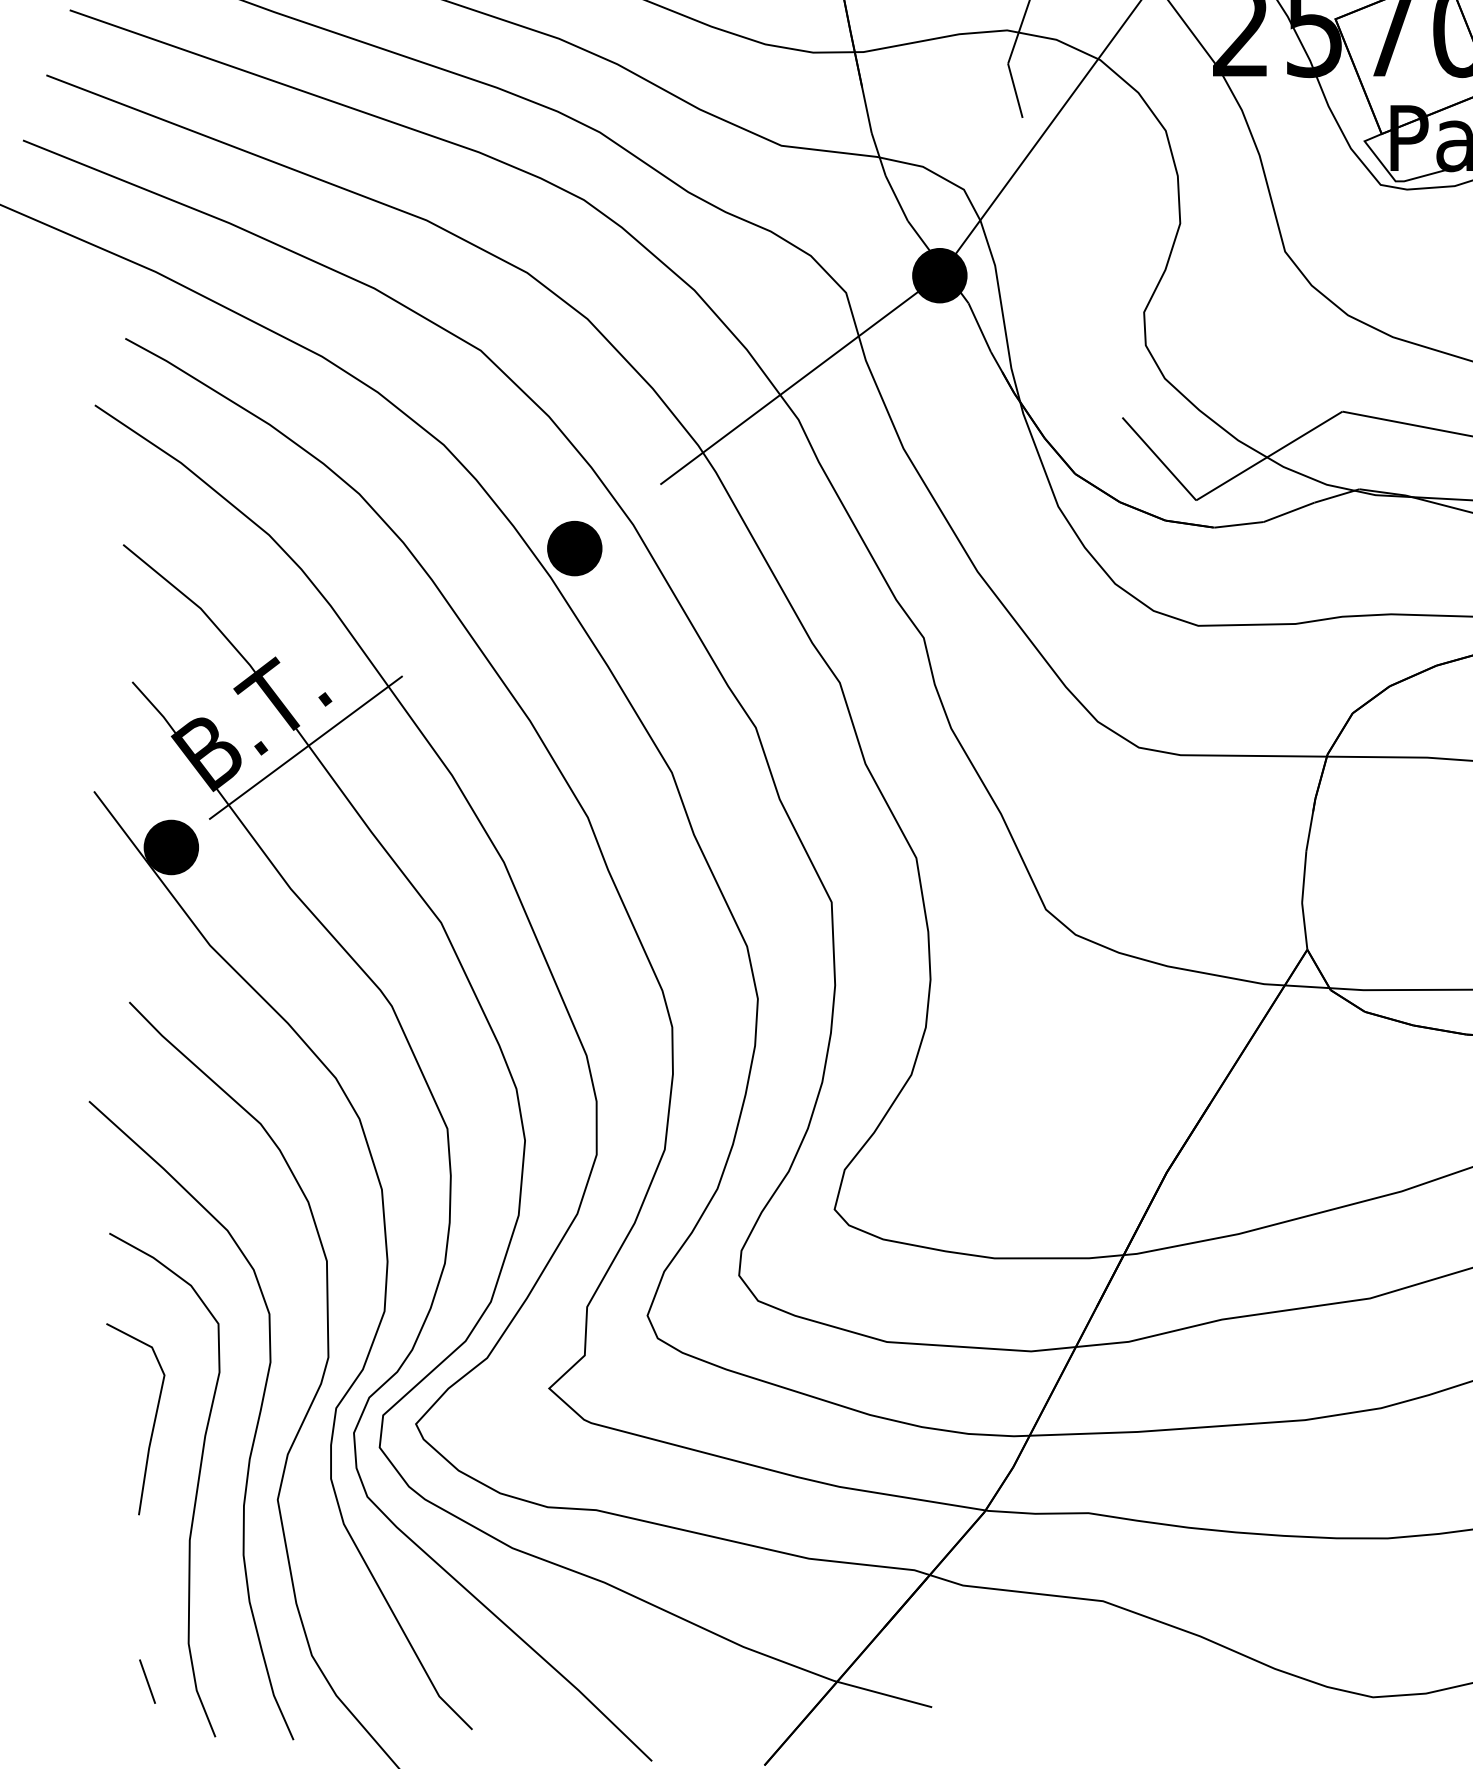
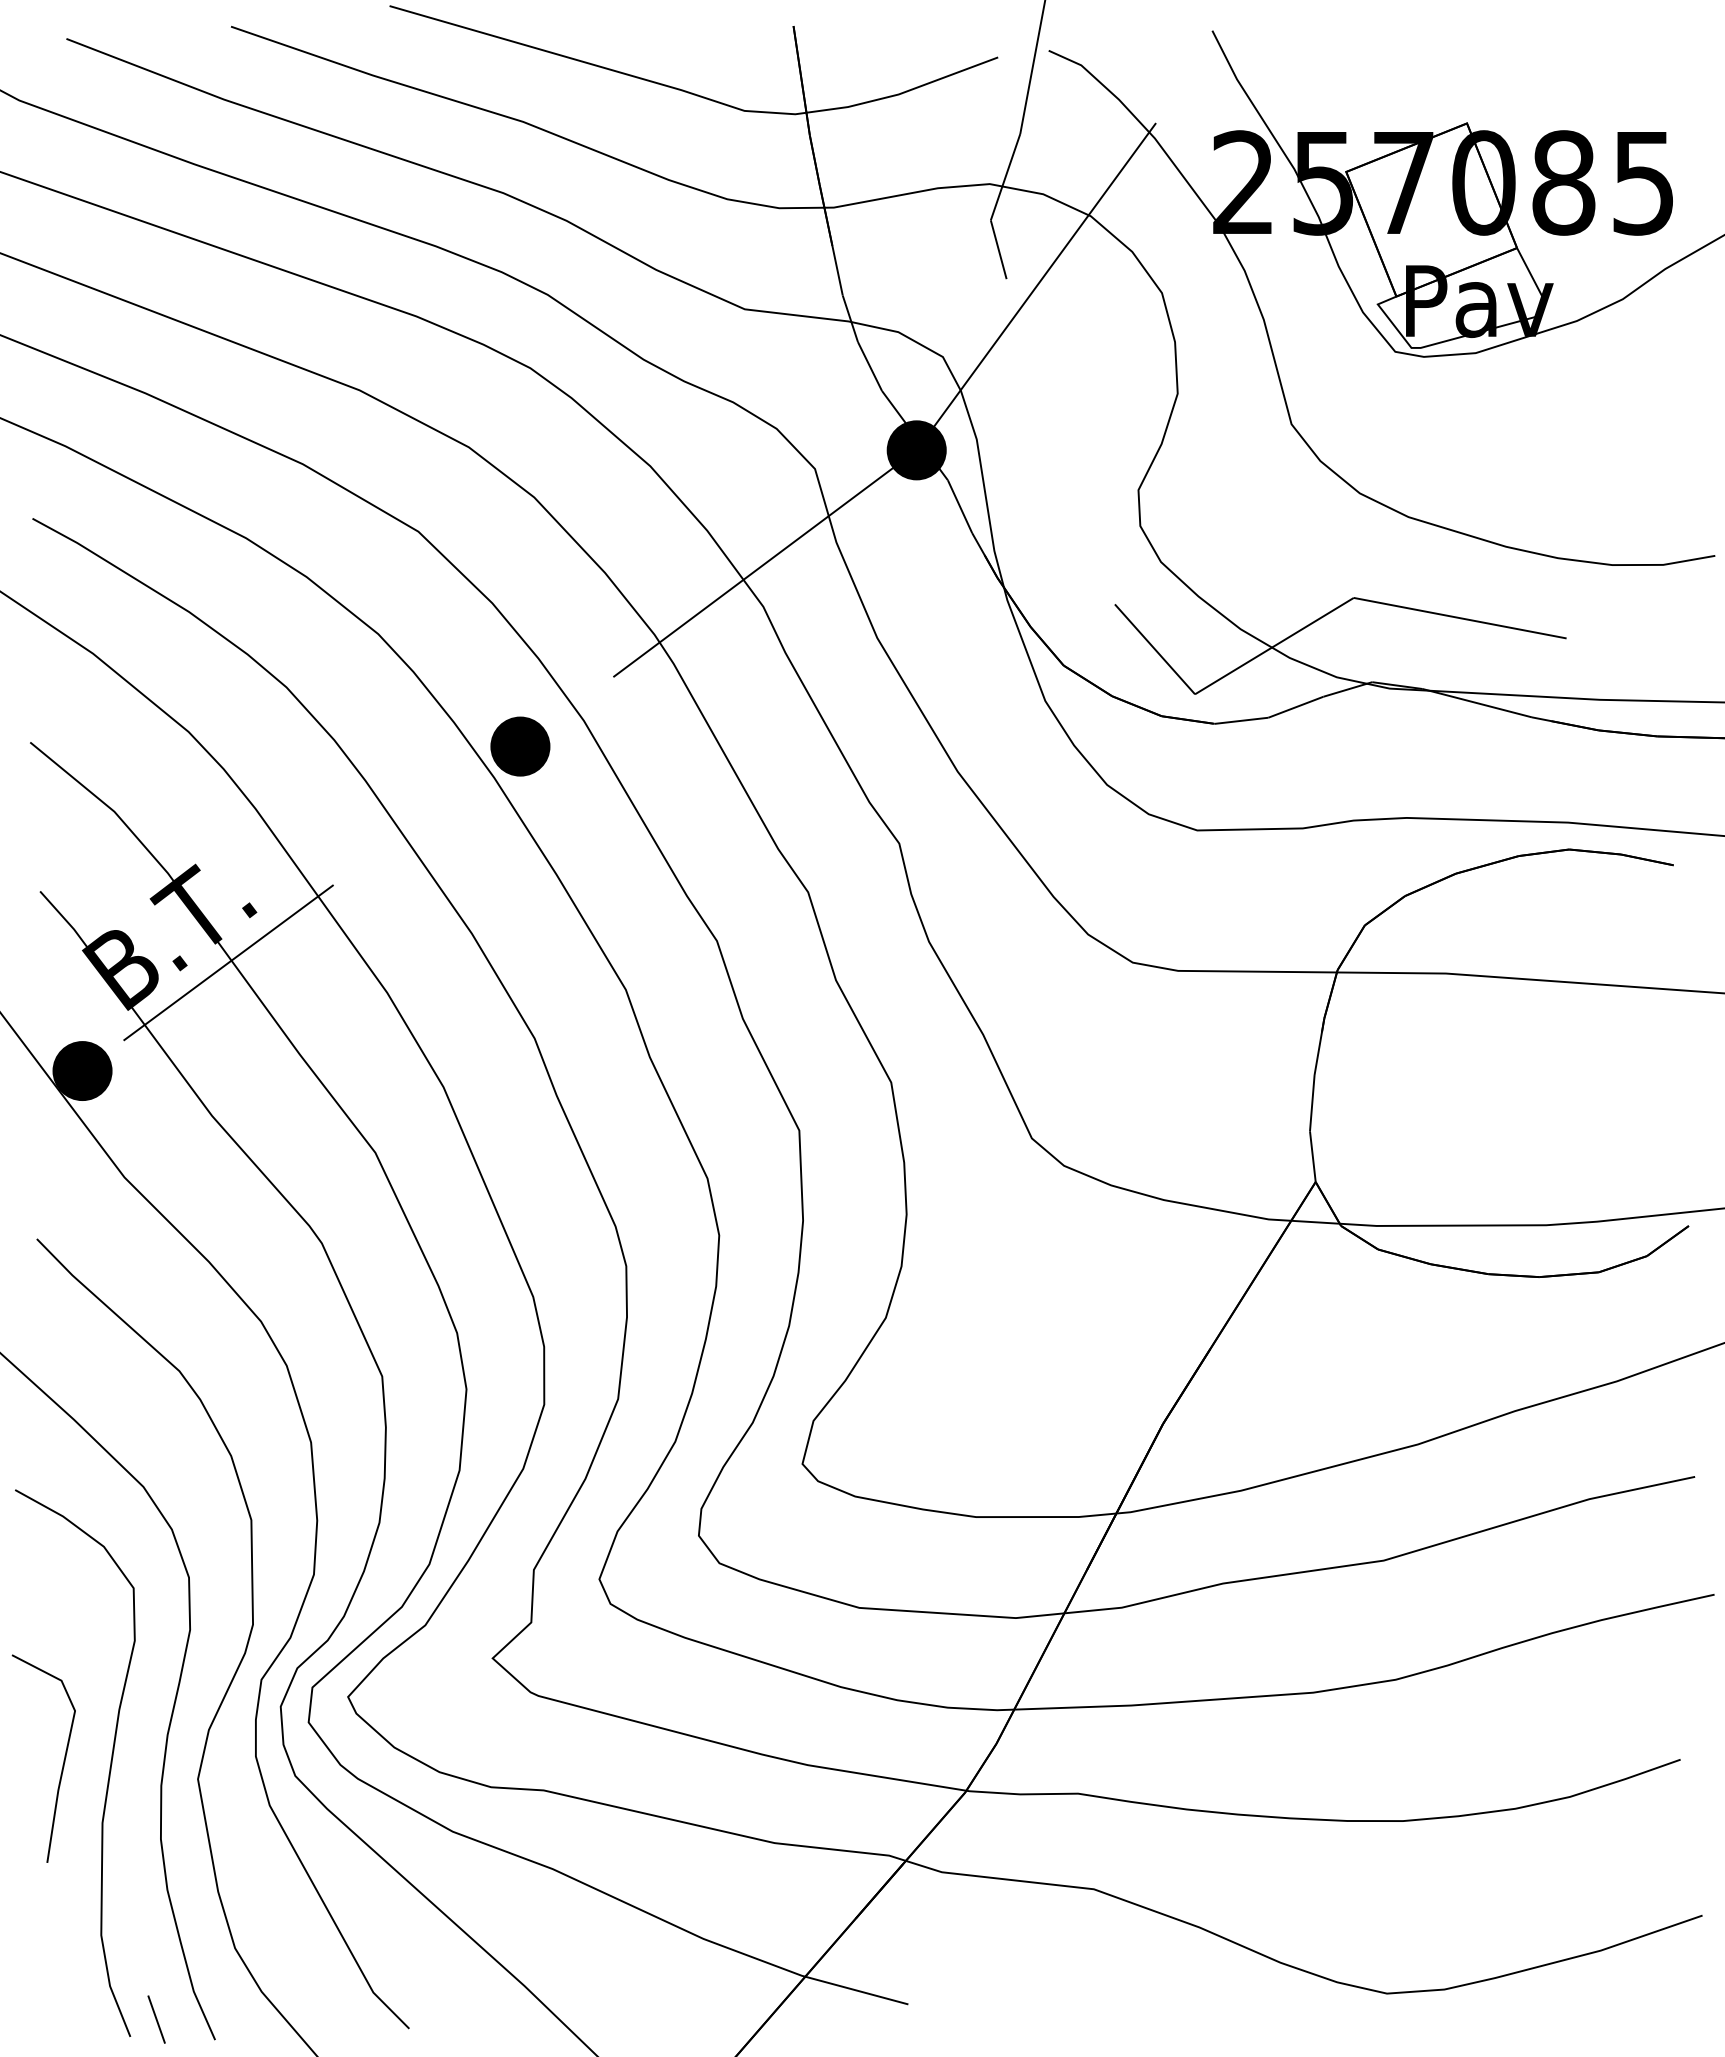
line: (152, 1424) -> (62, 1764), moved
line: (147, 1681) -> (156, 2019), moved

